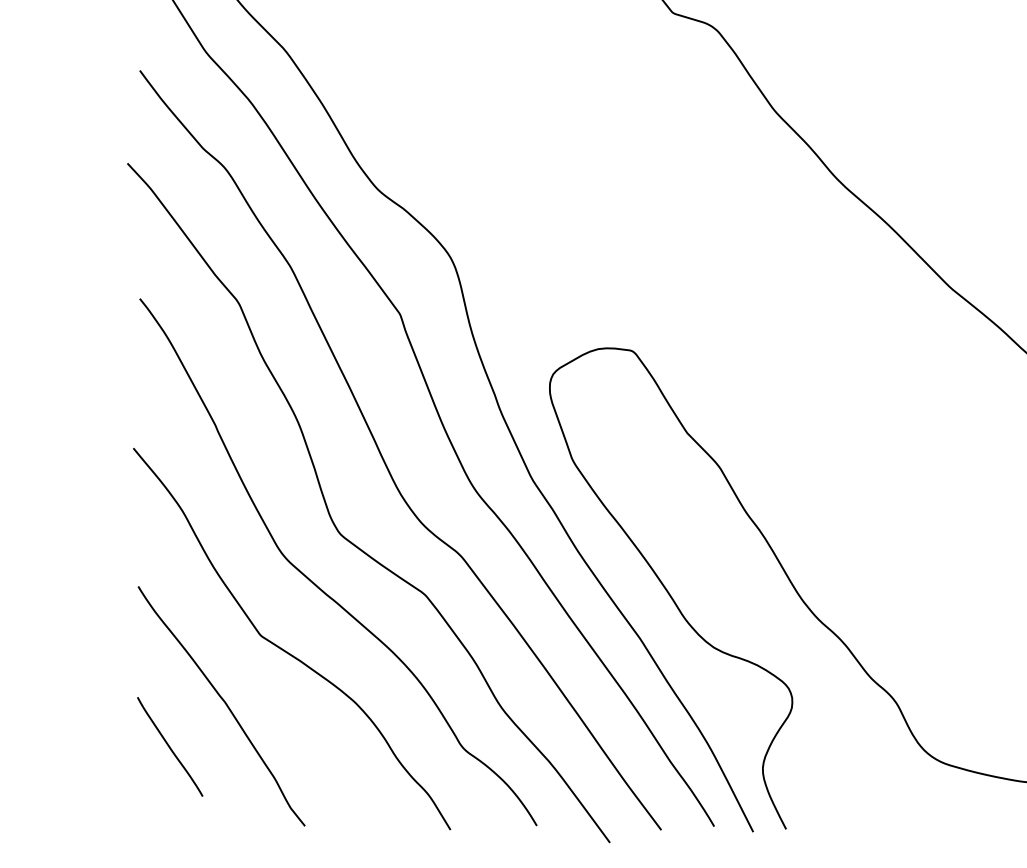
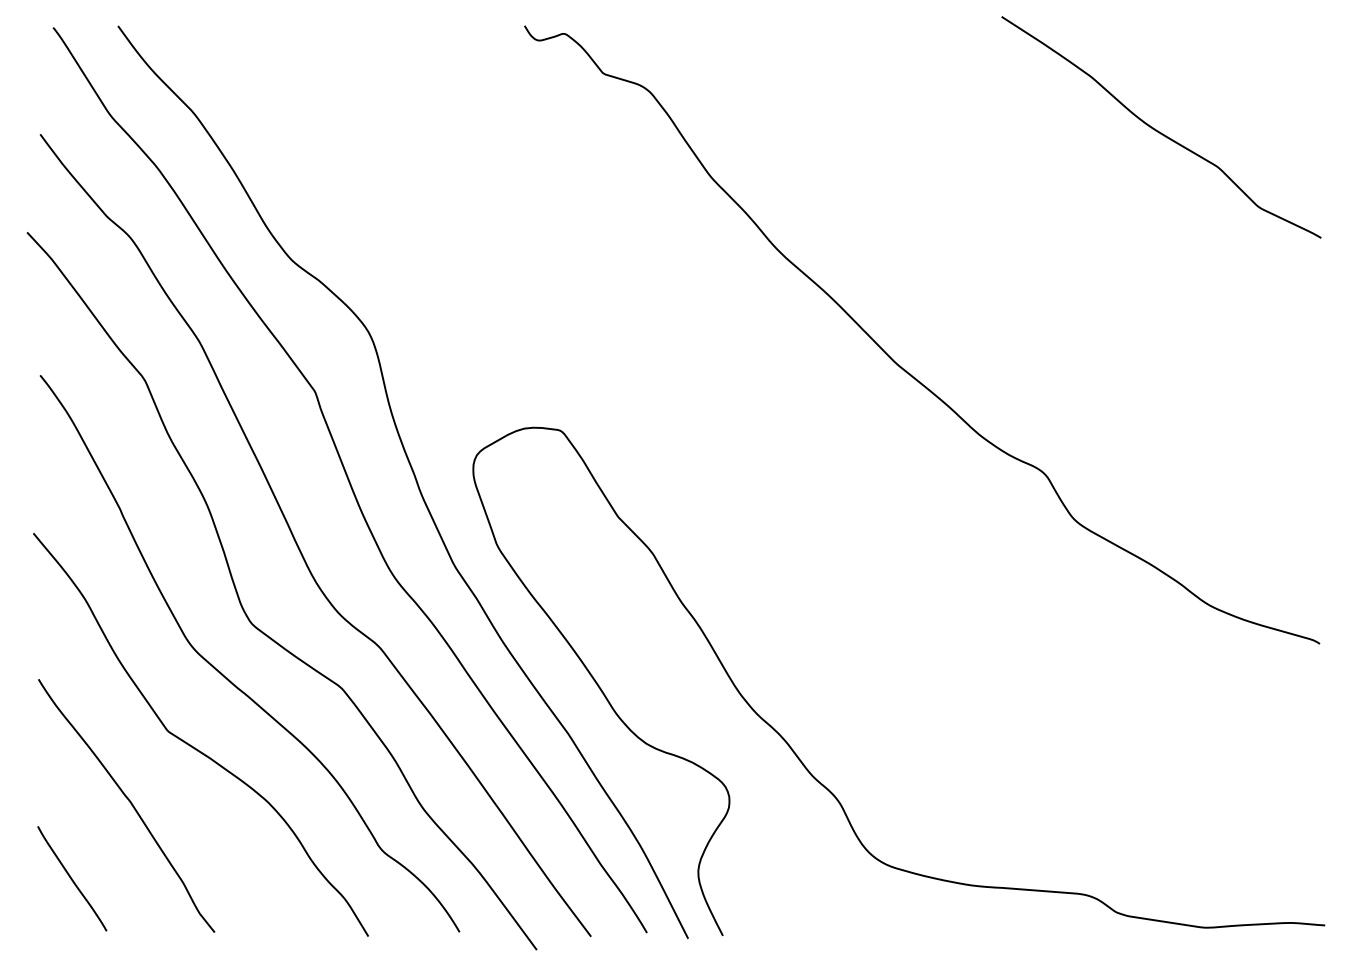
curve: (170, 746) -> (72, 878), moved

